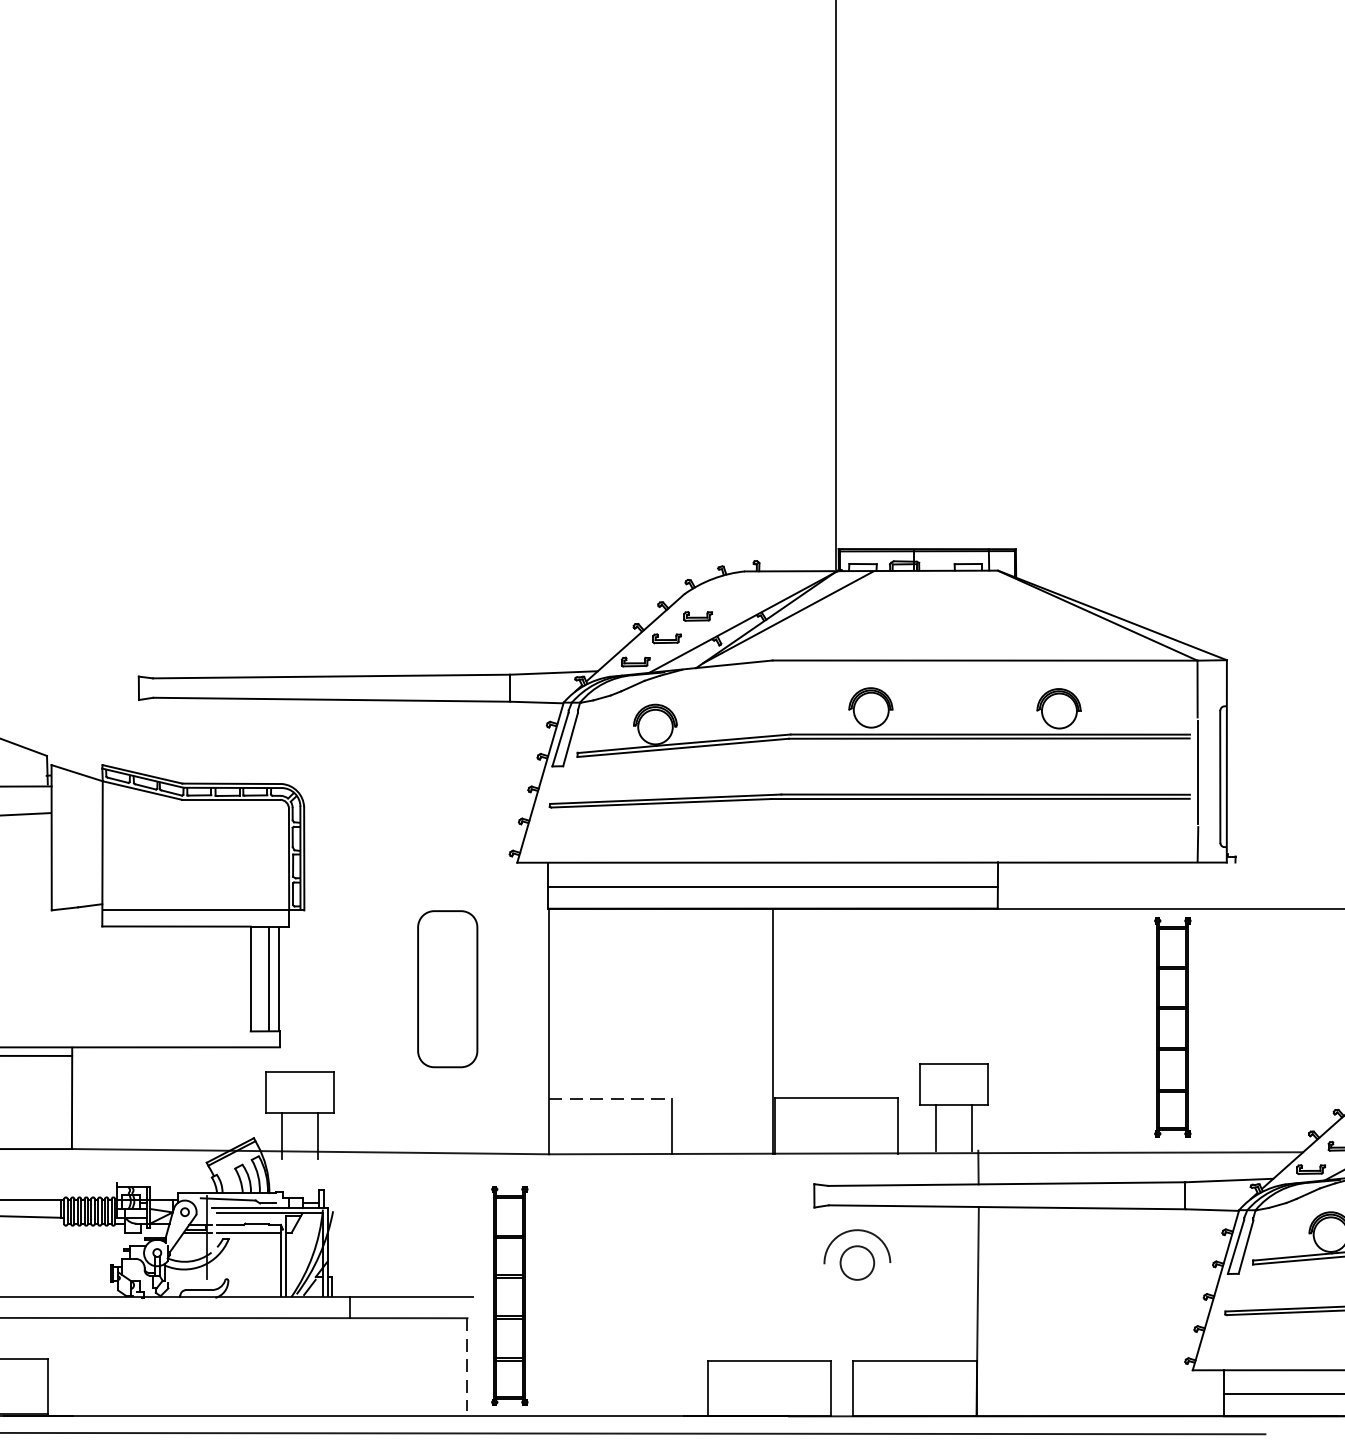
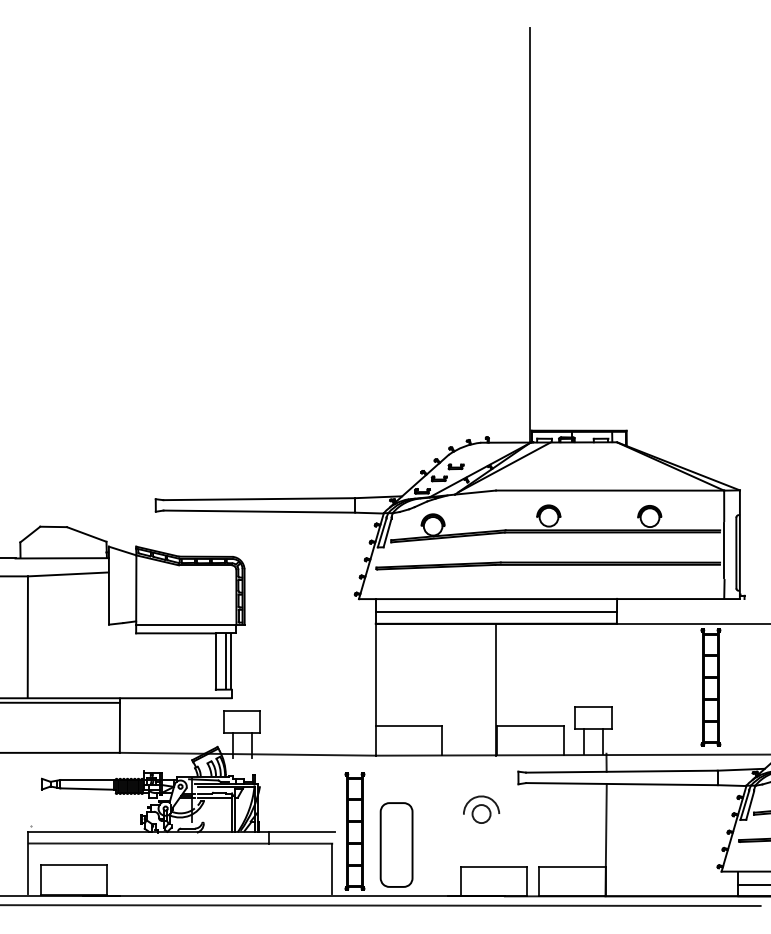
part: (447, 988) -> (396, 844), moved
line: (611, 1098) -> (409, 725), dashed -> solid
part: (857, 1254) -> (481, 809), moved
line: (468, 1364) -> (332, 868), dashed -> solid

